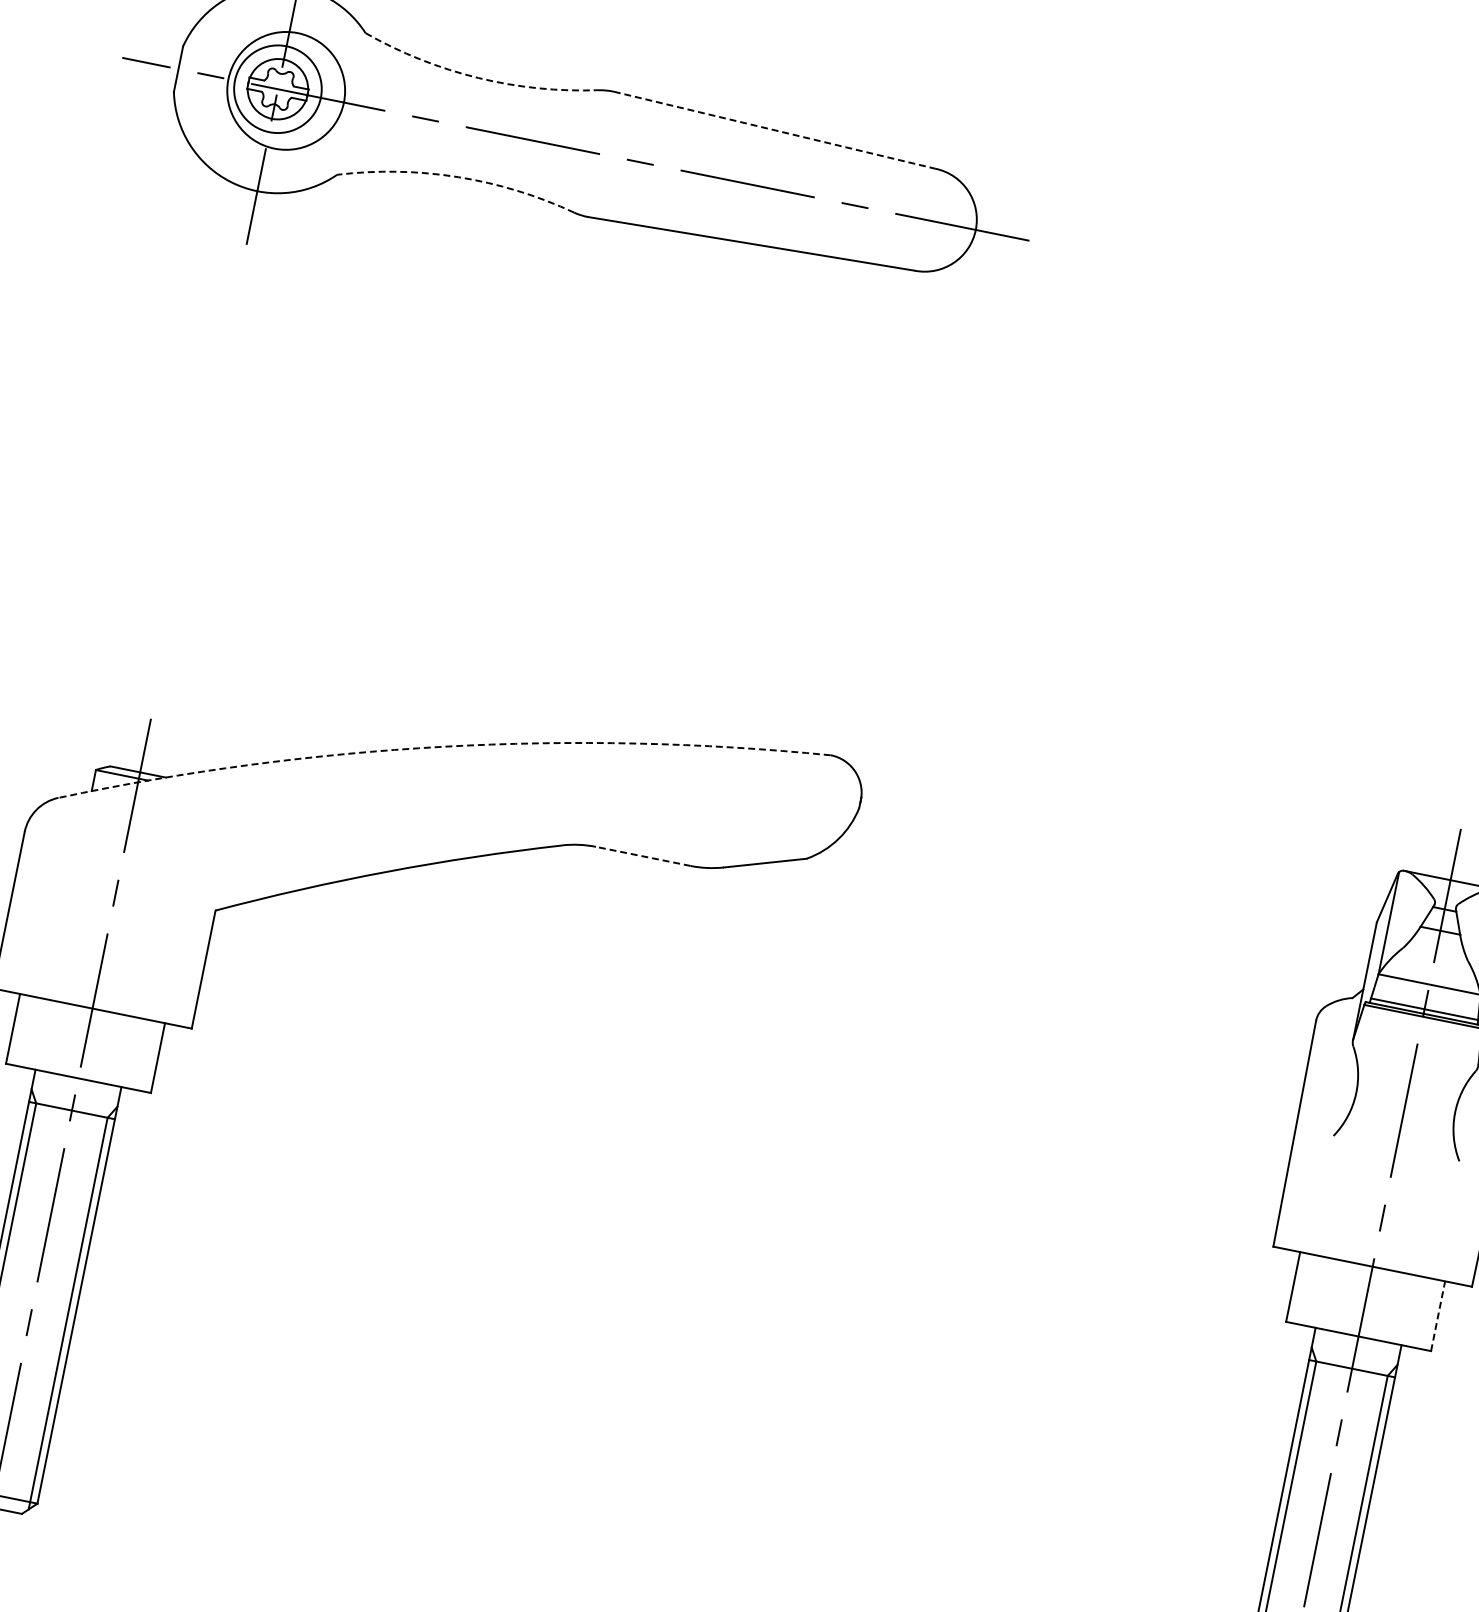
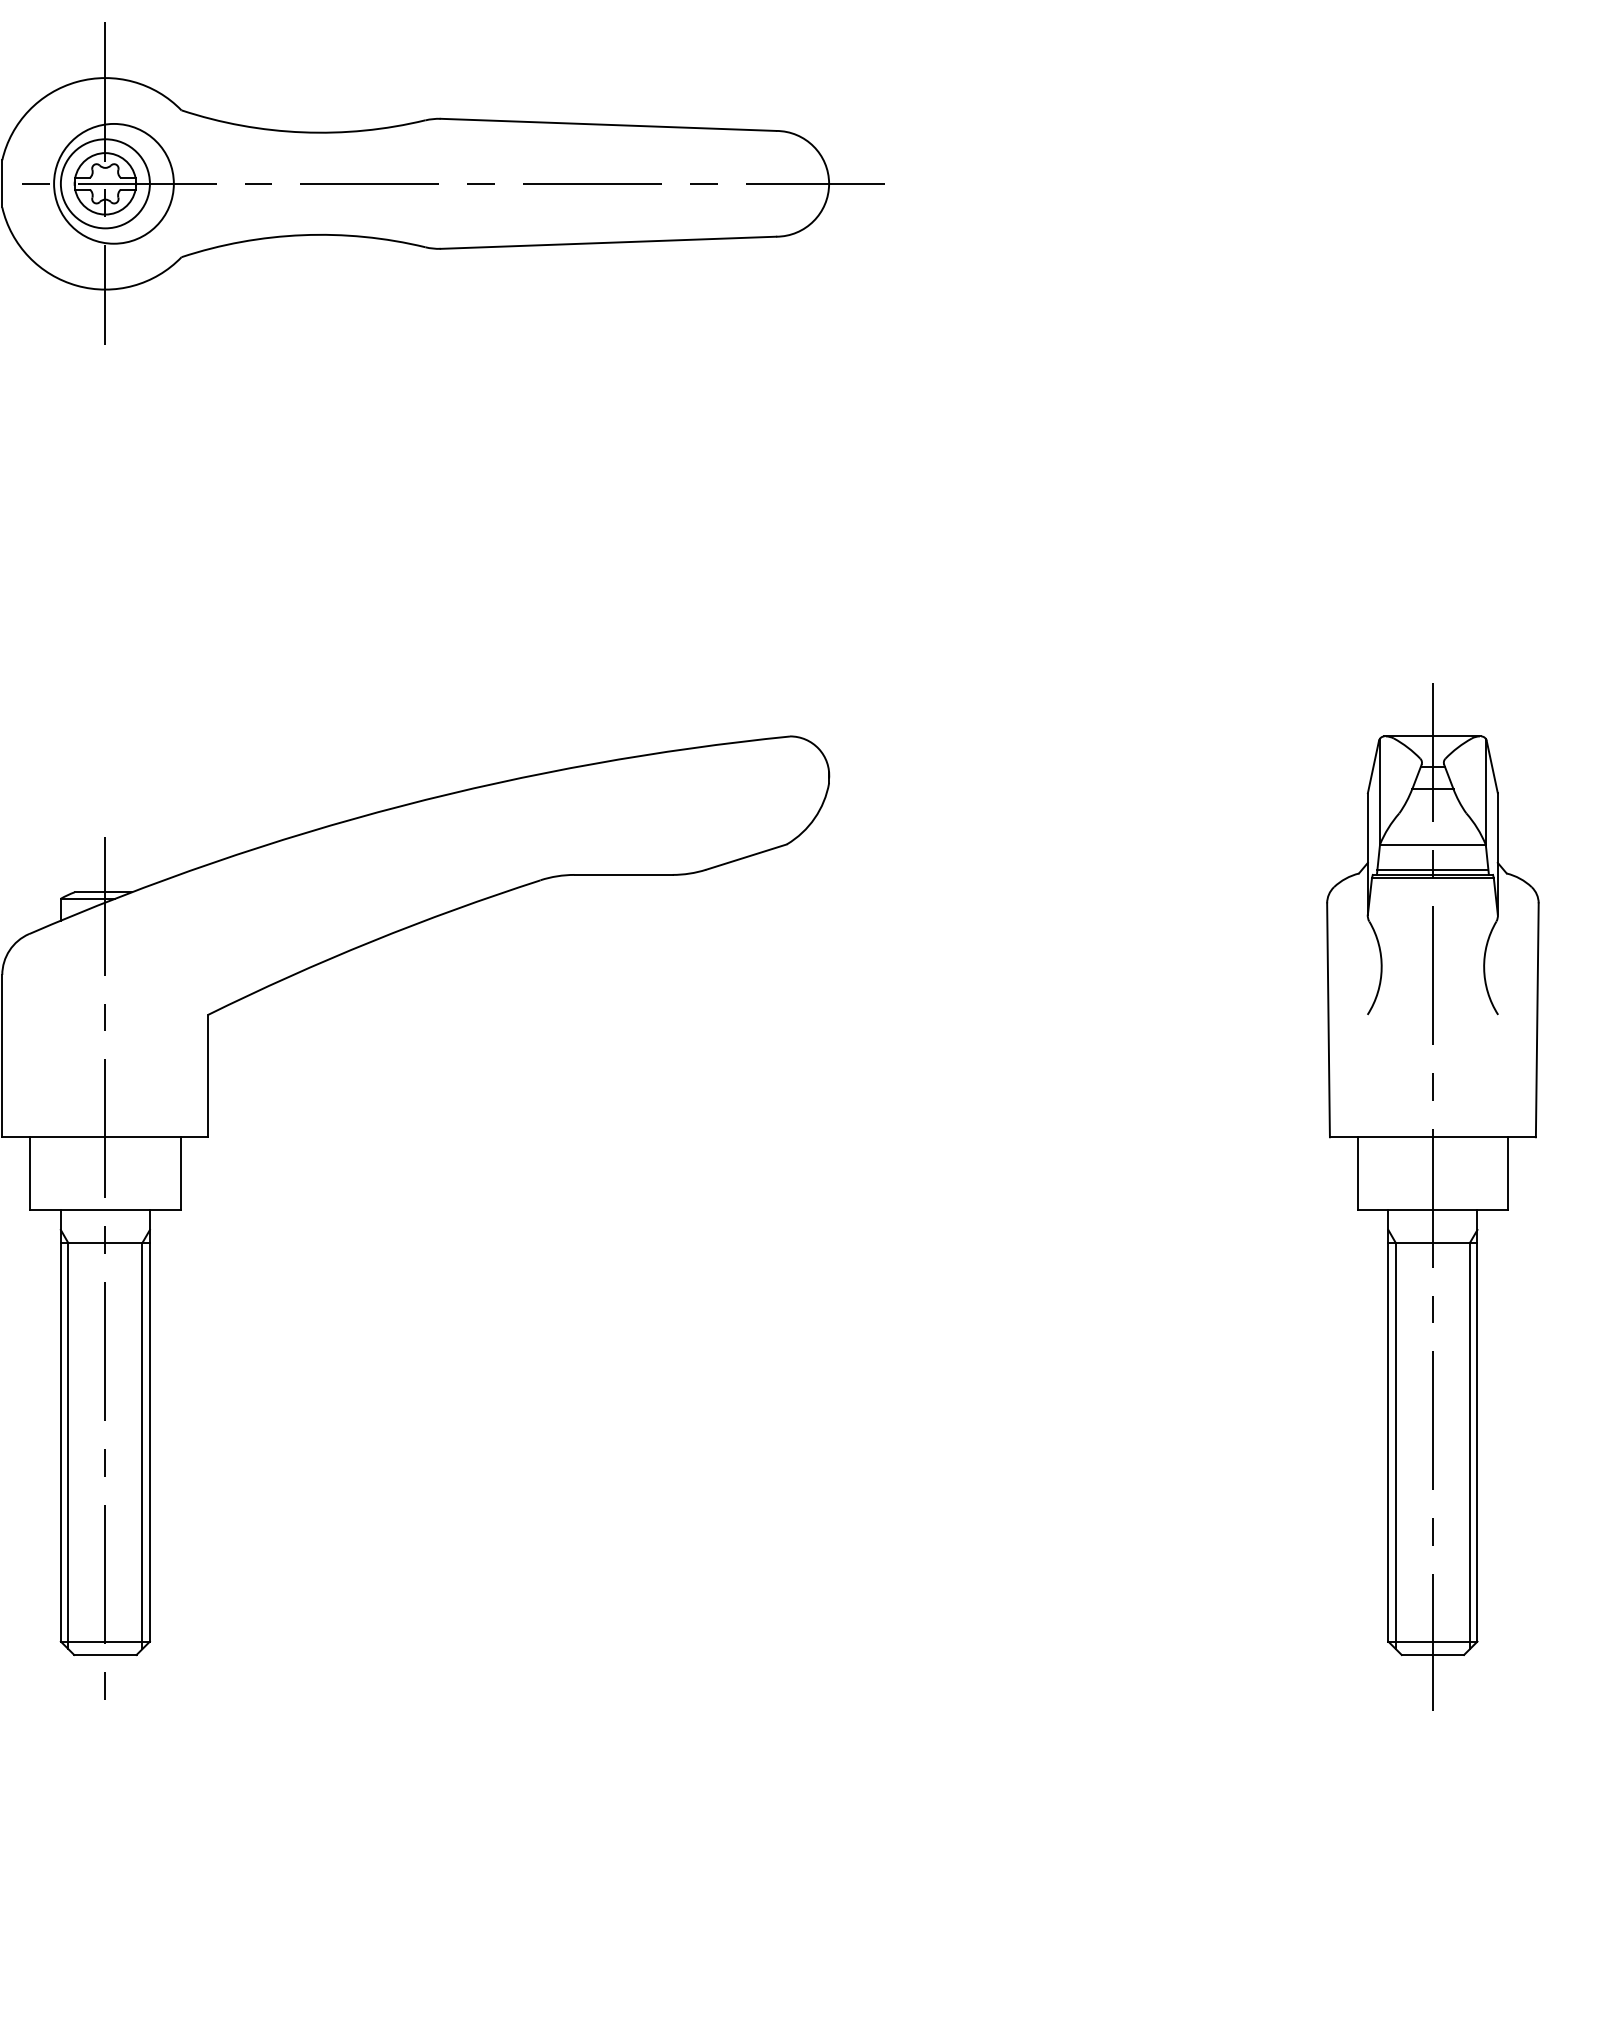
arc: (477, 78) -> (302, 132), dashed -> solid
line: (774, 129) -> (608, 124), dashed -> solid
arc: (457, 177) -> (302, 235), dashed -> solid
arc: (442, 746) -> (401, 805), dashed -> solid
line: (643, 855) -> (623, 874), dashed -> solid
line: (1438, 1315) -> (1508, 1172), dashed -> solid

